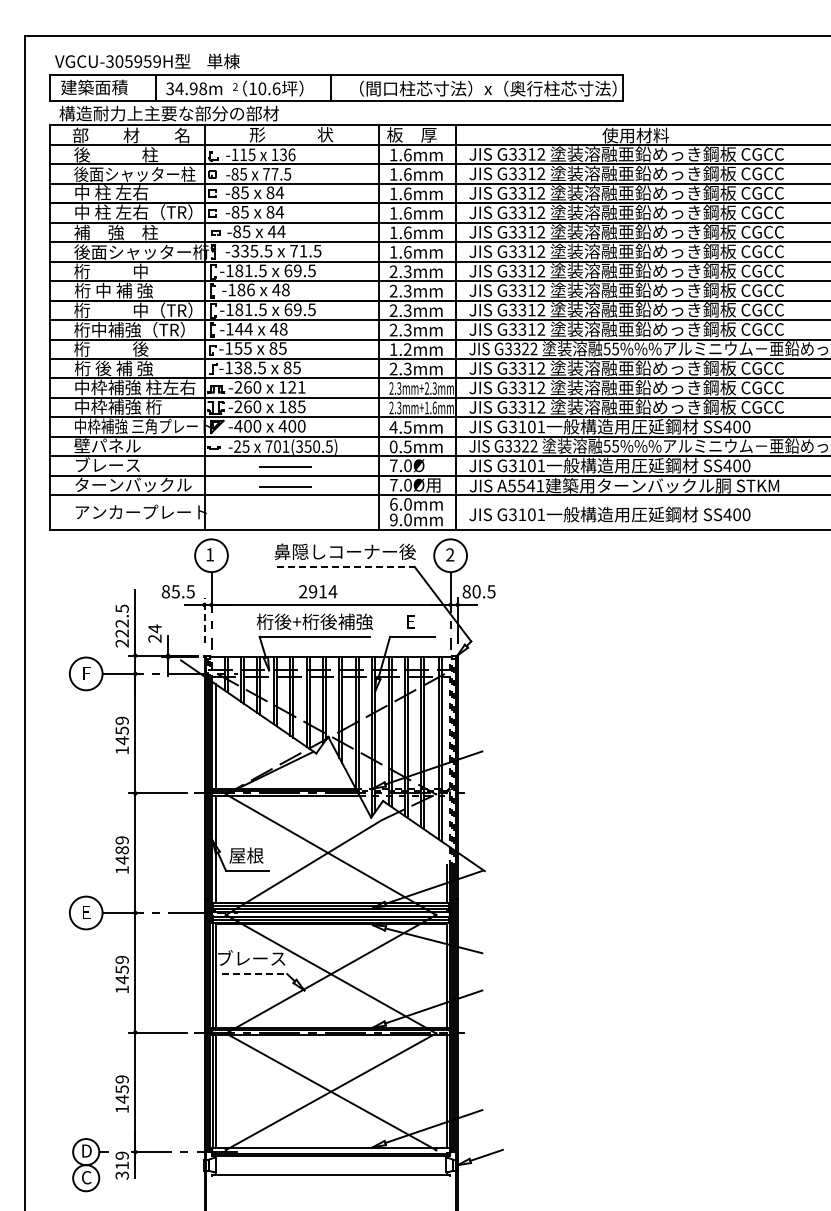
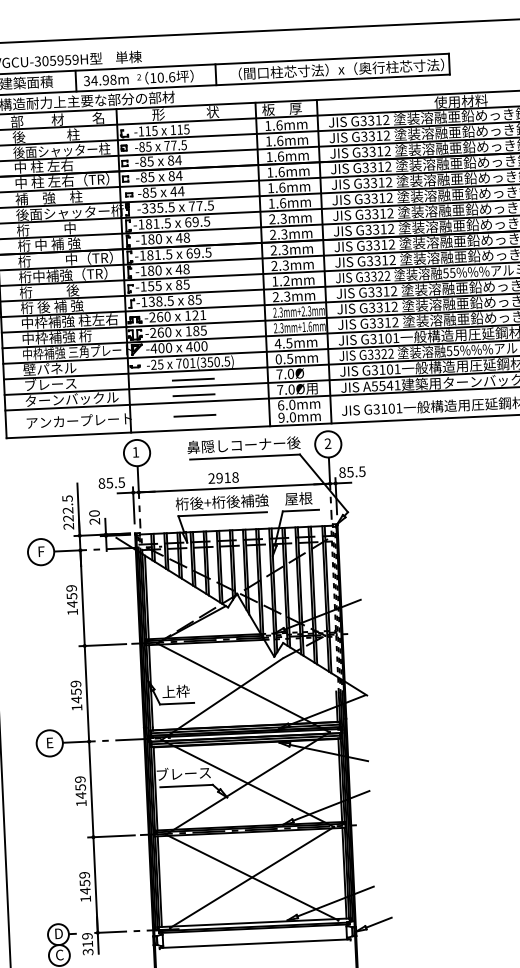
text: (287, 154) -> (183, 129), 136 -> 115
text: (303, 251) -> (199, 206), 71.5 -> 77.5
text: (250, 289) -> (158, 238), -186 -> -180
text: (243, 328) -> (154, 270), -144 -> -180
line: (285, 512) -> (194, 415), added
line: (346, 566) -> (245, 456), dashed -> solid
text: (332, 591) -> (235, 477), 2914 -> 2918
text: (476, 591) -> (350, 472), 80.5 -> 85.5
line: (204, 620) -> (133, 505), dashed -> solid
text: (410, 621) -> (298, 498), E -> 屋根
text: (154, 628) -> (94, 513), 24 -> 20
text: (121, 850) -> (75, 692), 1489 -> 1459
text: (246, 855) -> (175, 691), 屋根 -> 上枠
line: (254, 974) -> (186, 786), dashed -> solid

